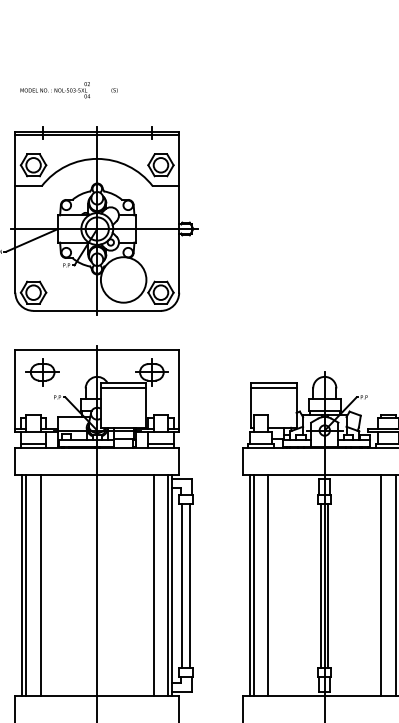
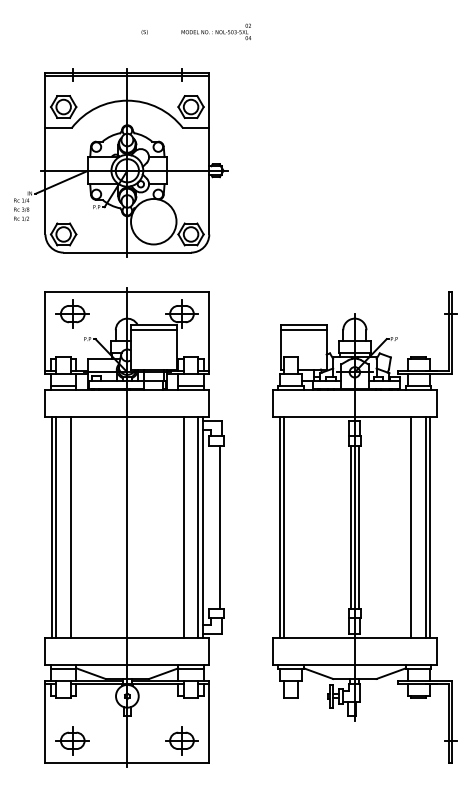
text: (54, 89) -> (215, 31), moved
line: (182, 585) -> (212, 527), removed
line: (268, 585) -> (298, 527), removed

